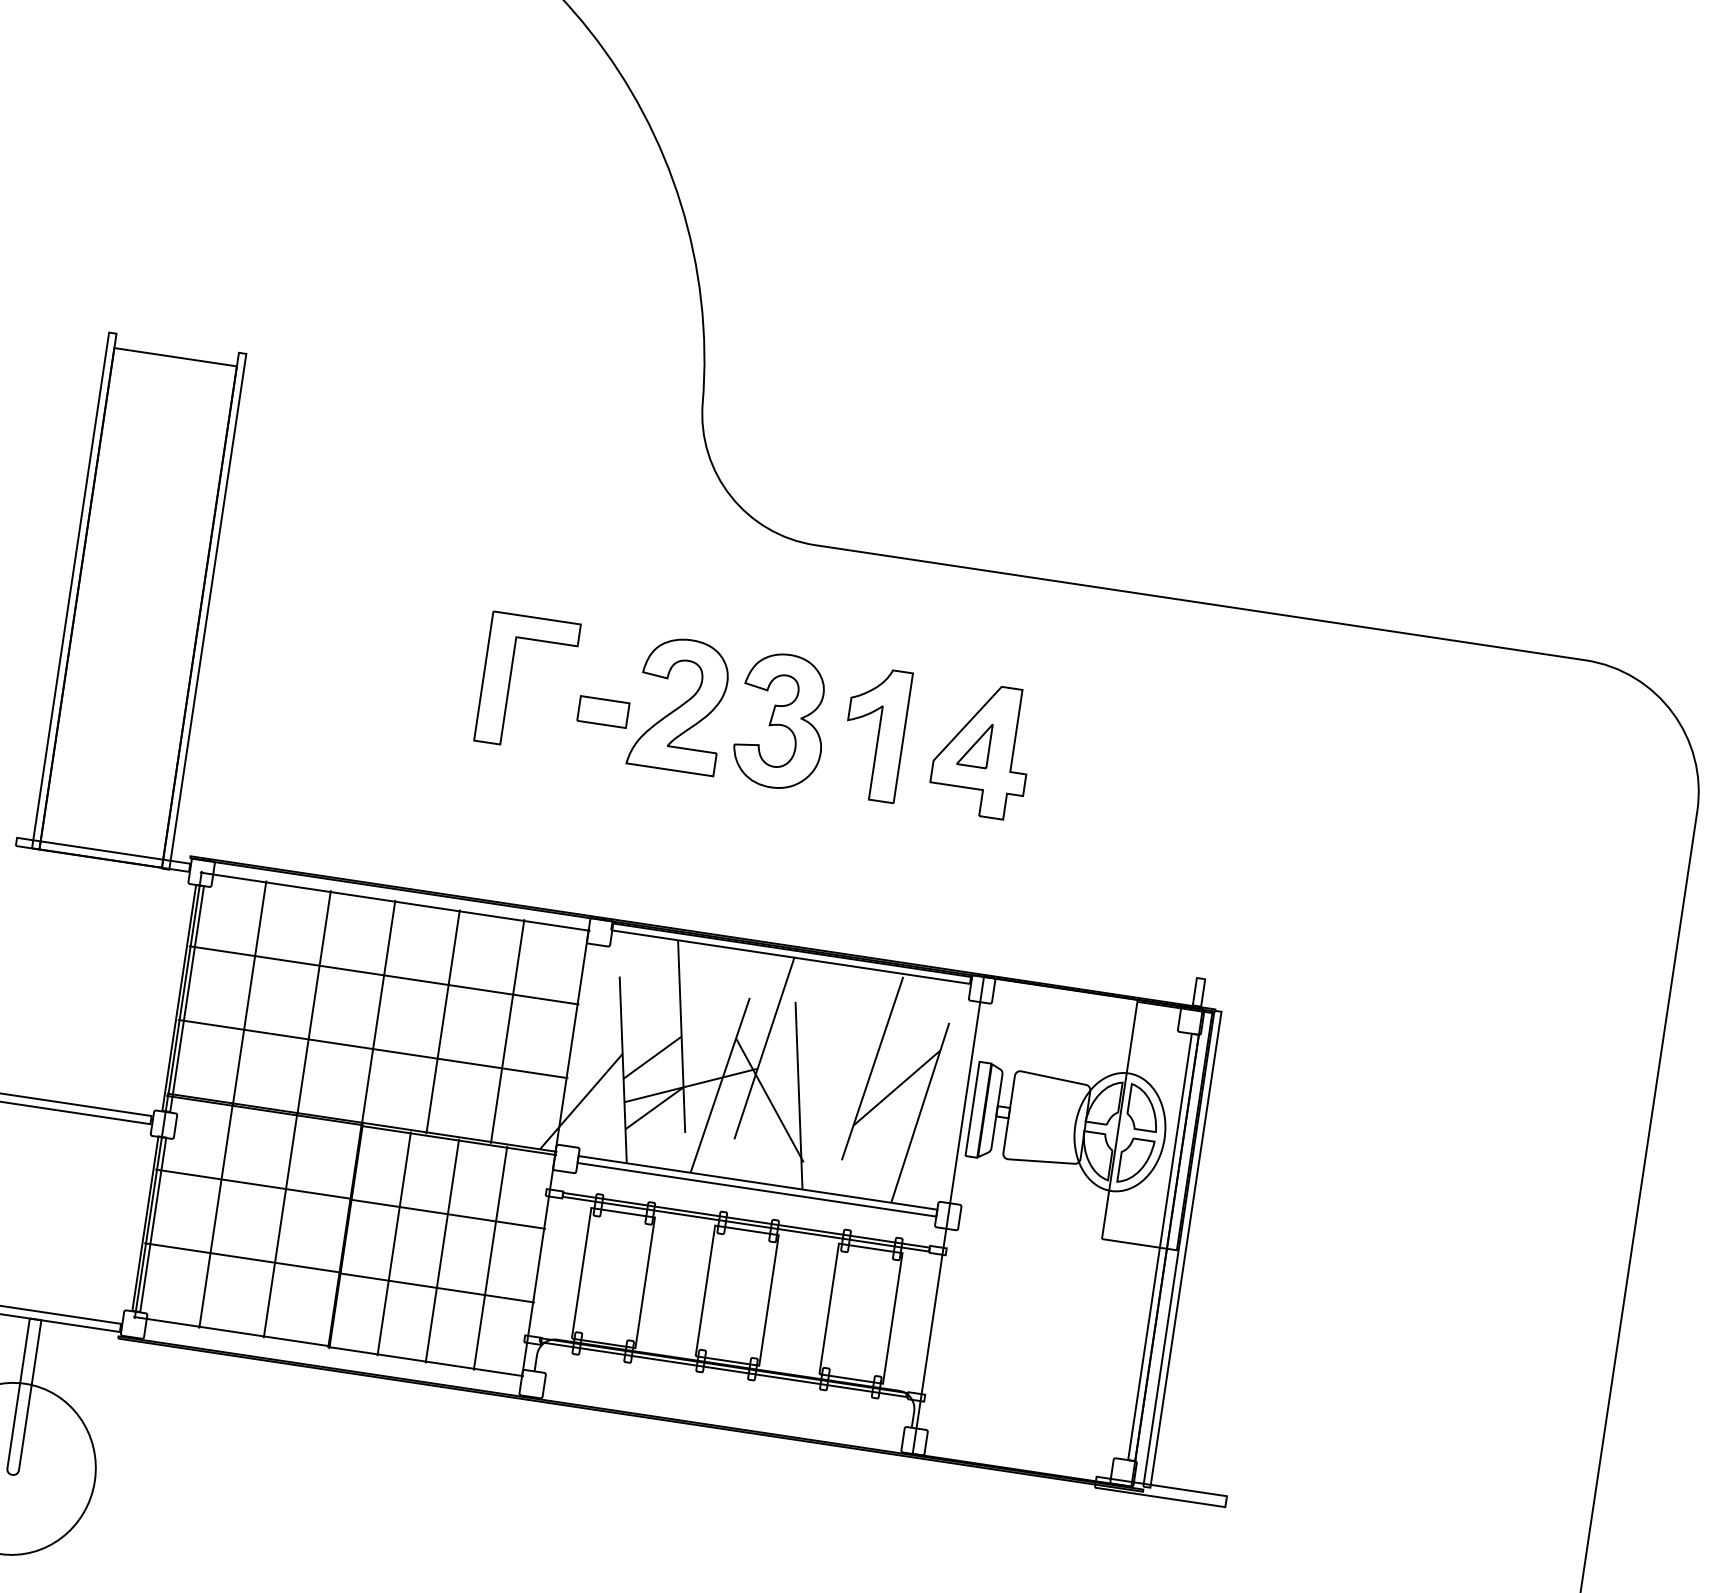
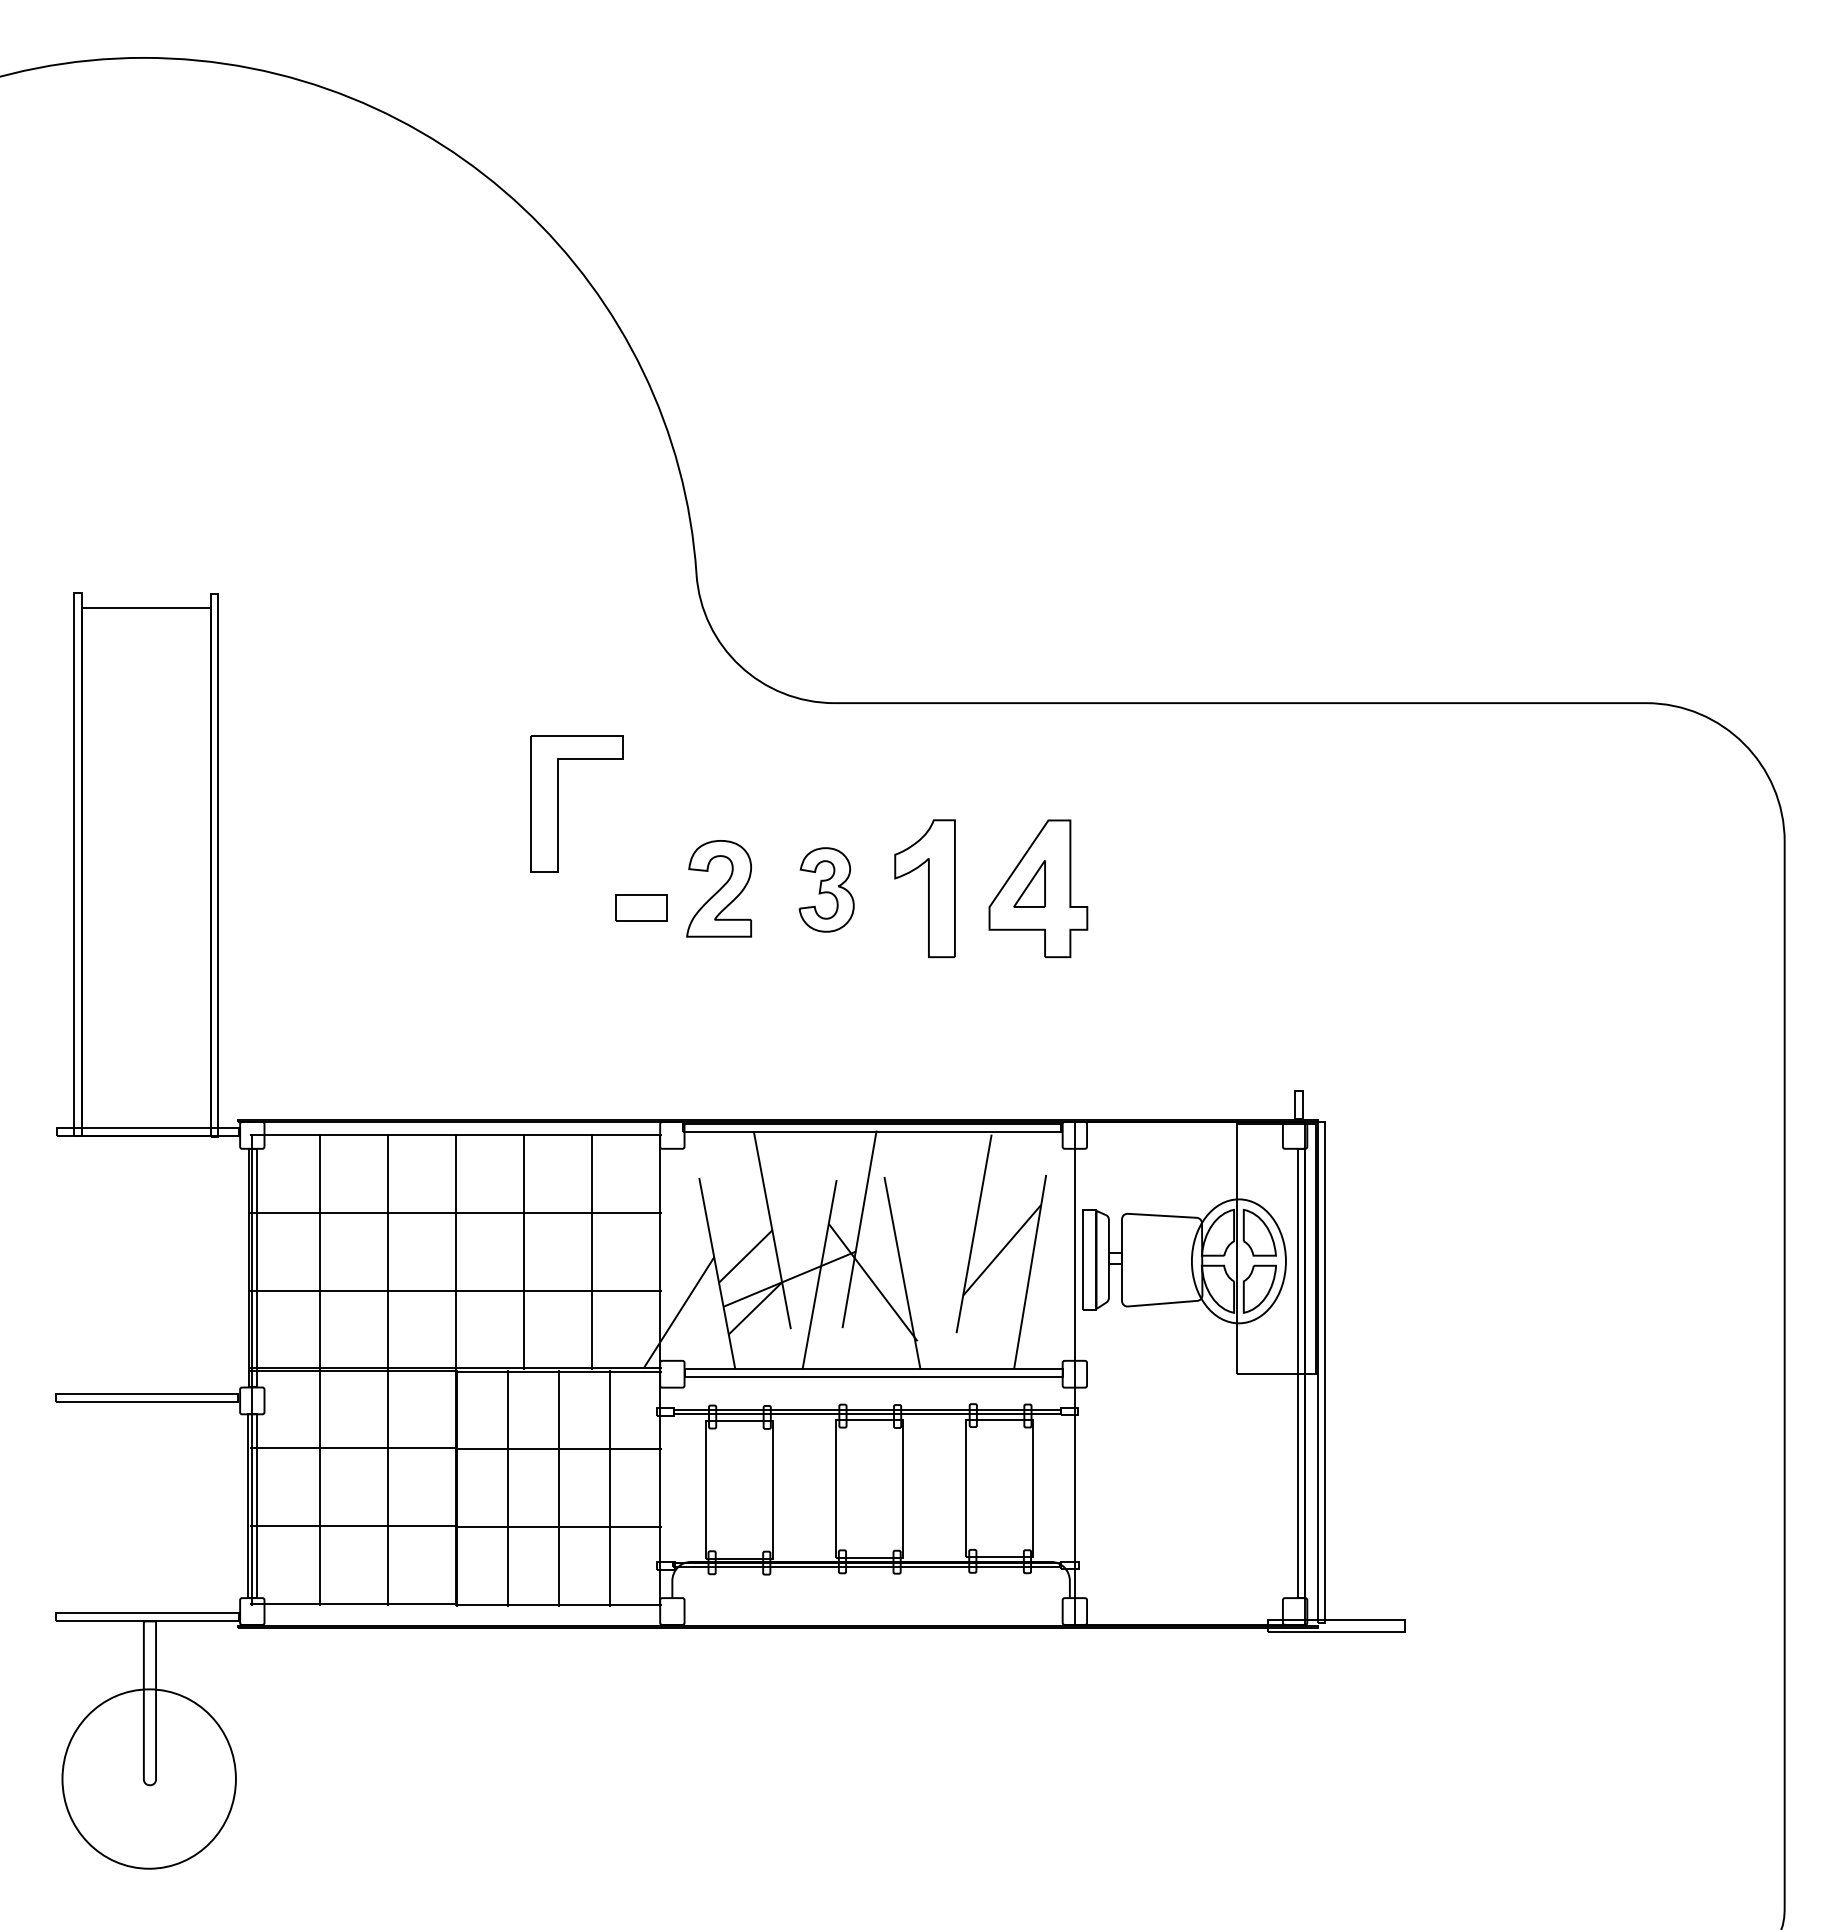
part: (510, 679) -> (558, 803), moved
part: (679, 704) -> (718, 888), size x0.7
part: (781, 720) -> (826, 889), size x0.6

